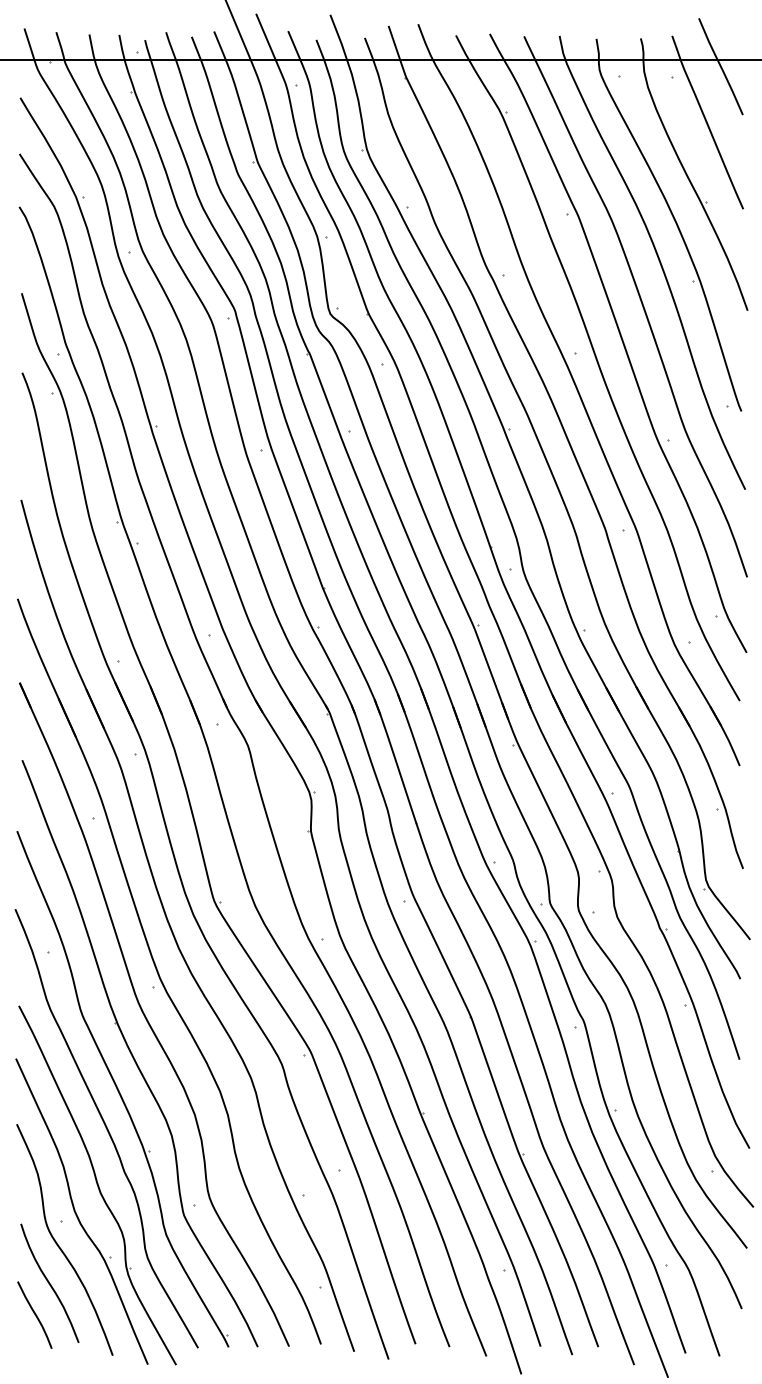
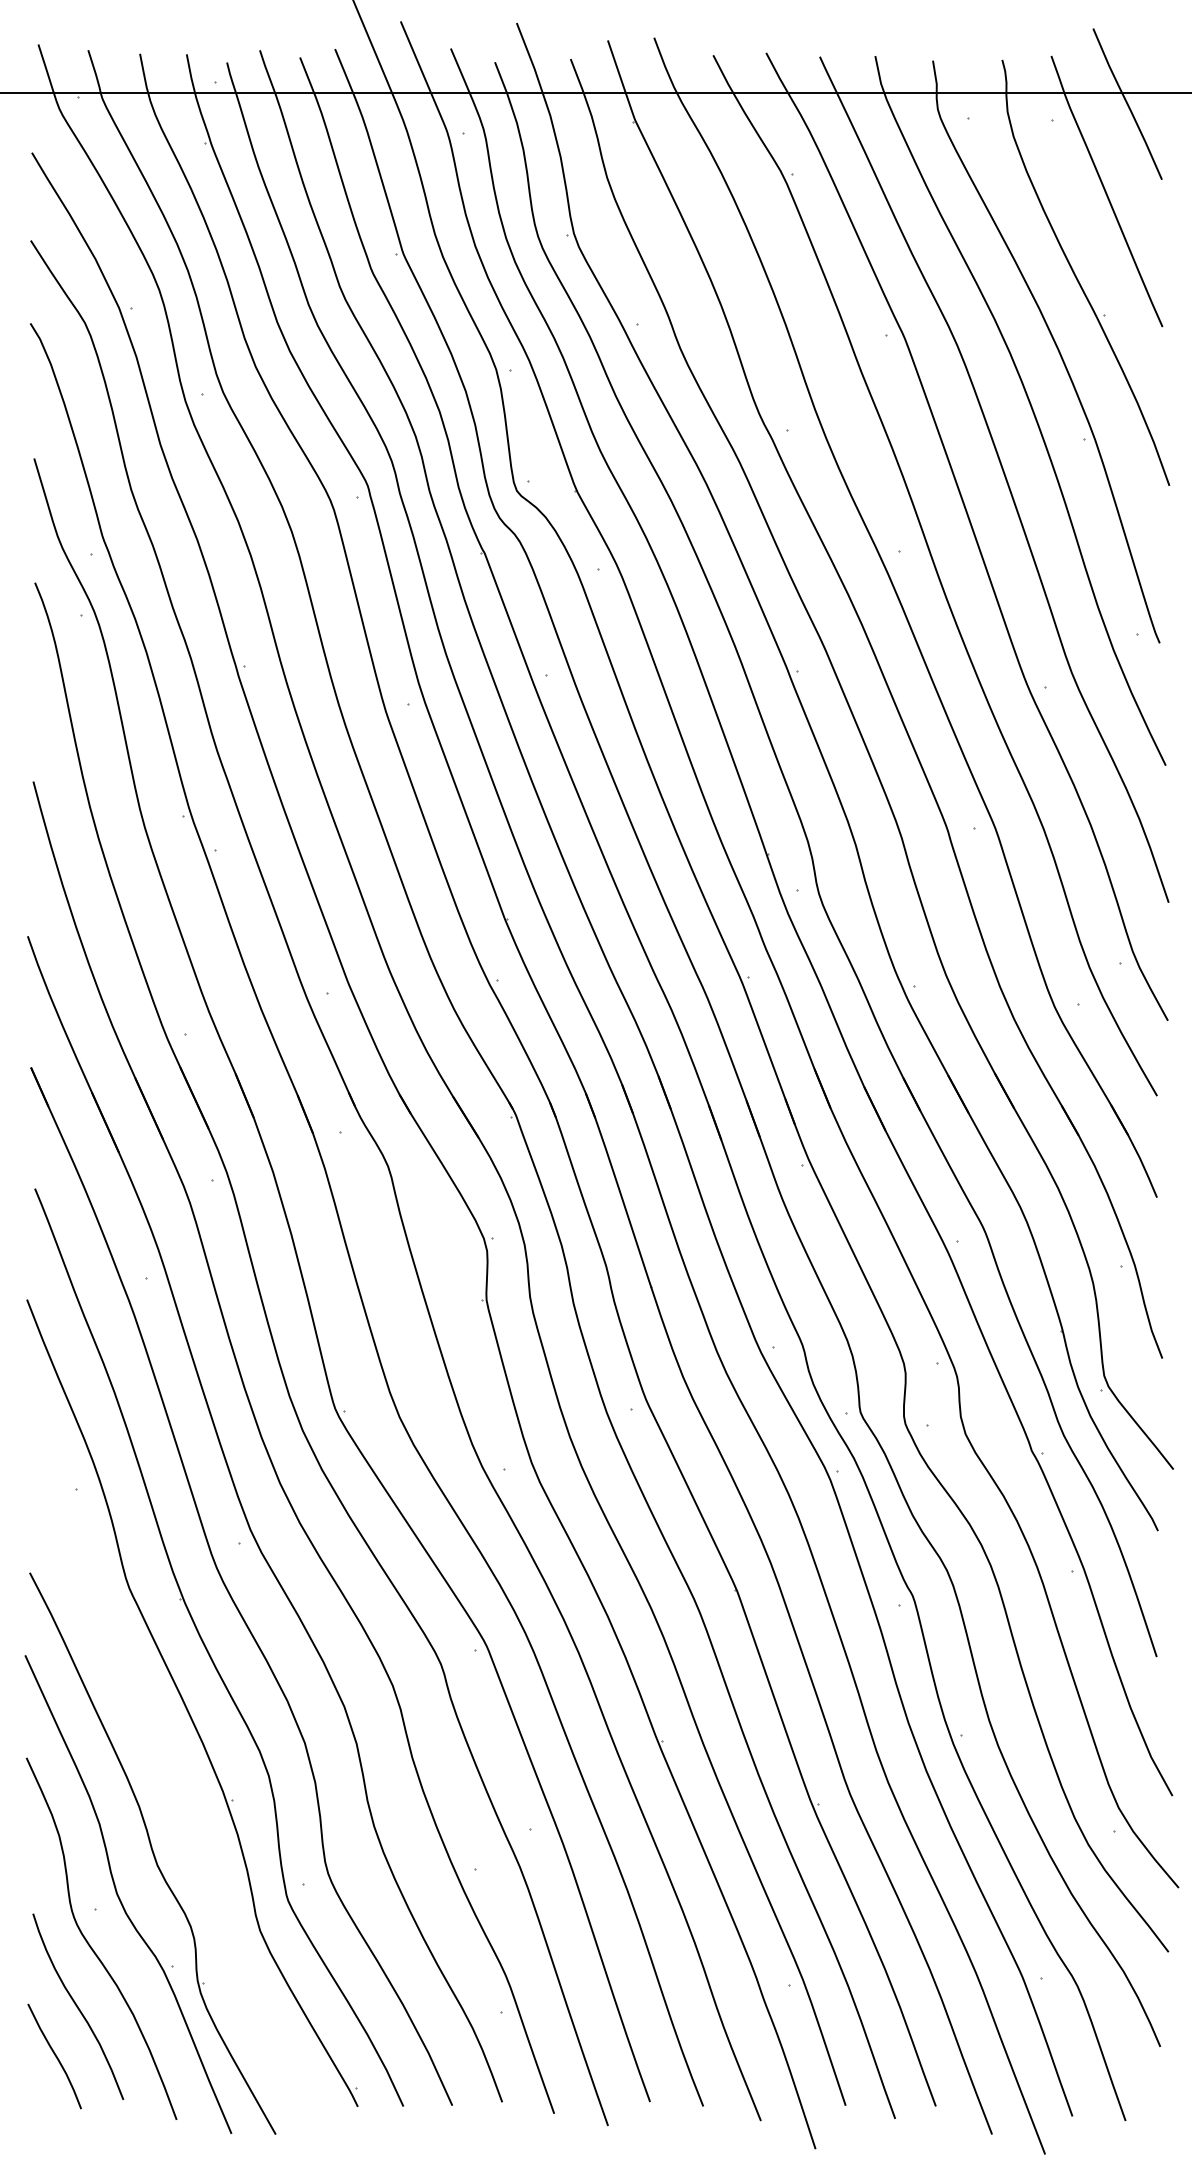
curve: (106, 1128) -> (166, 1764), removed

